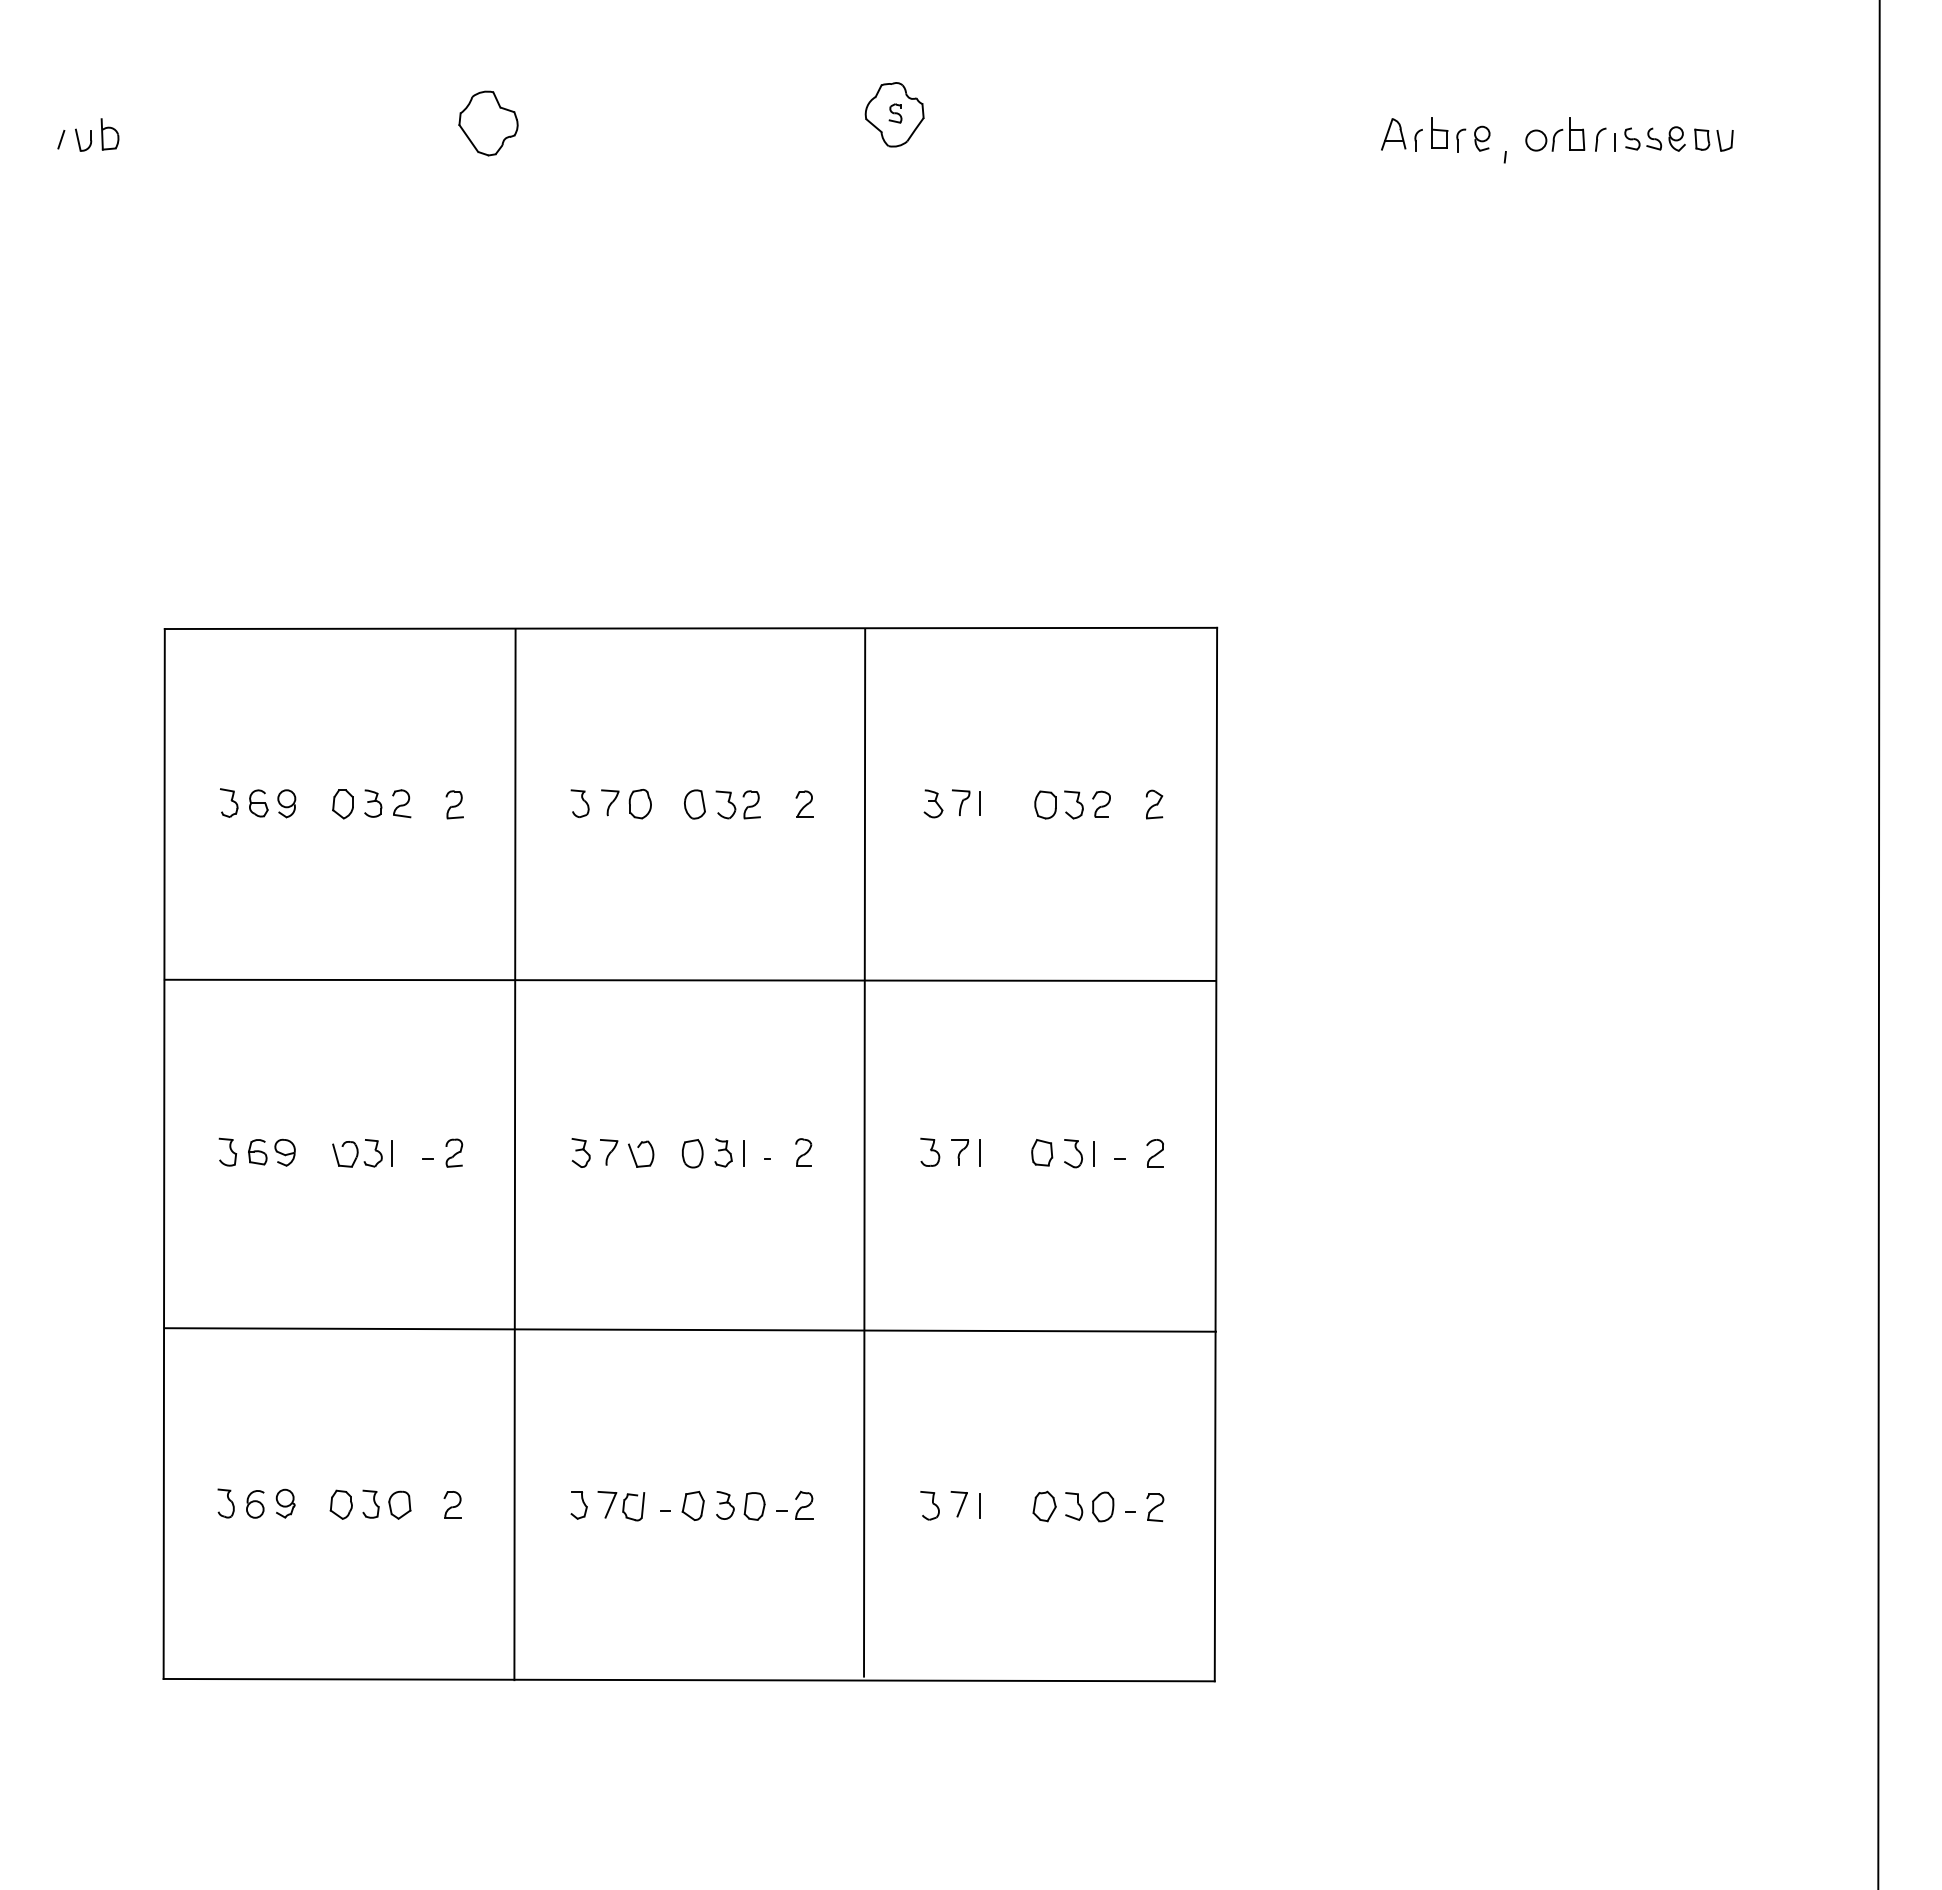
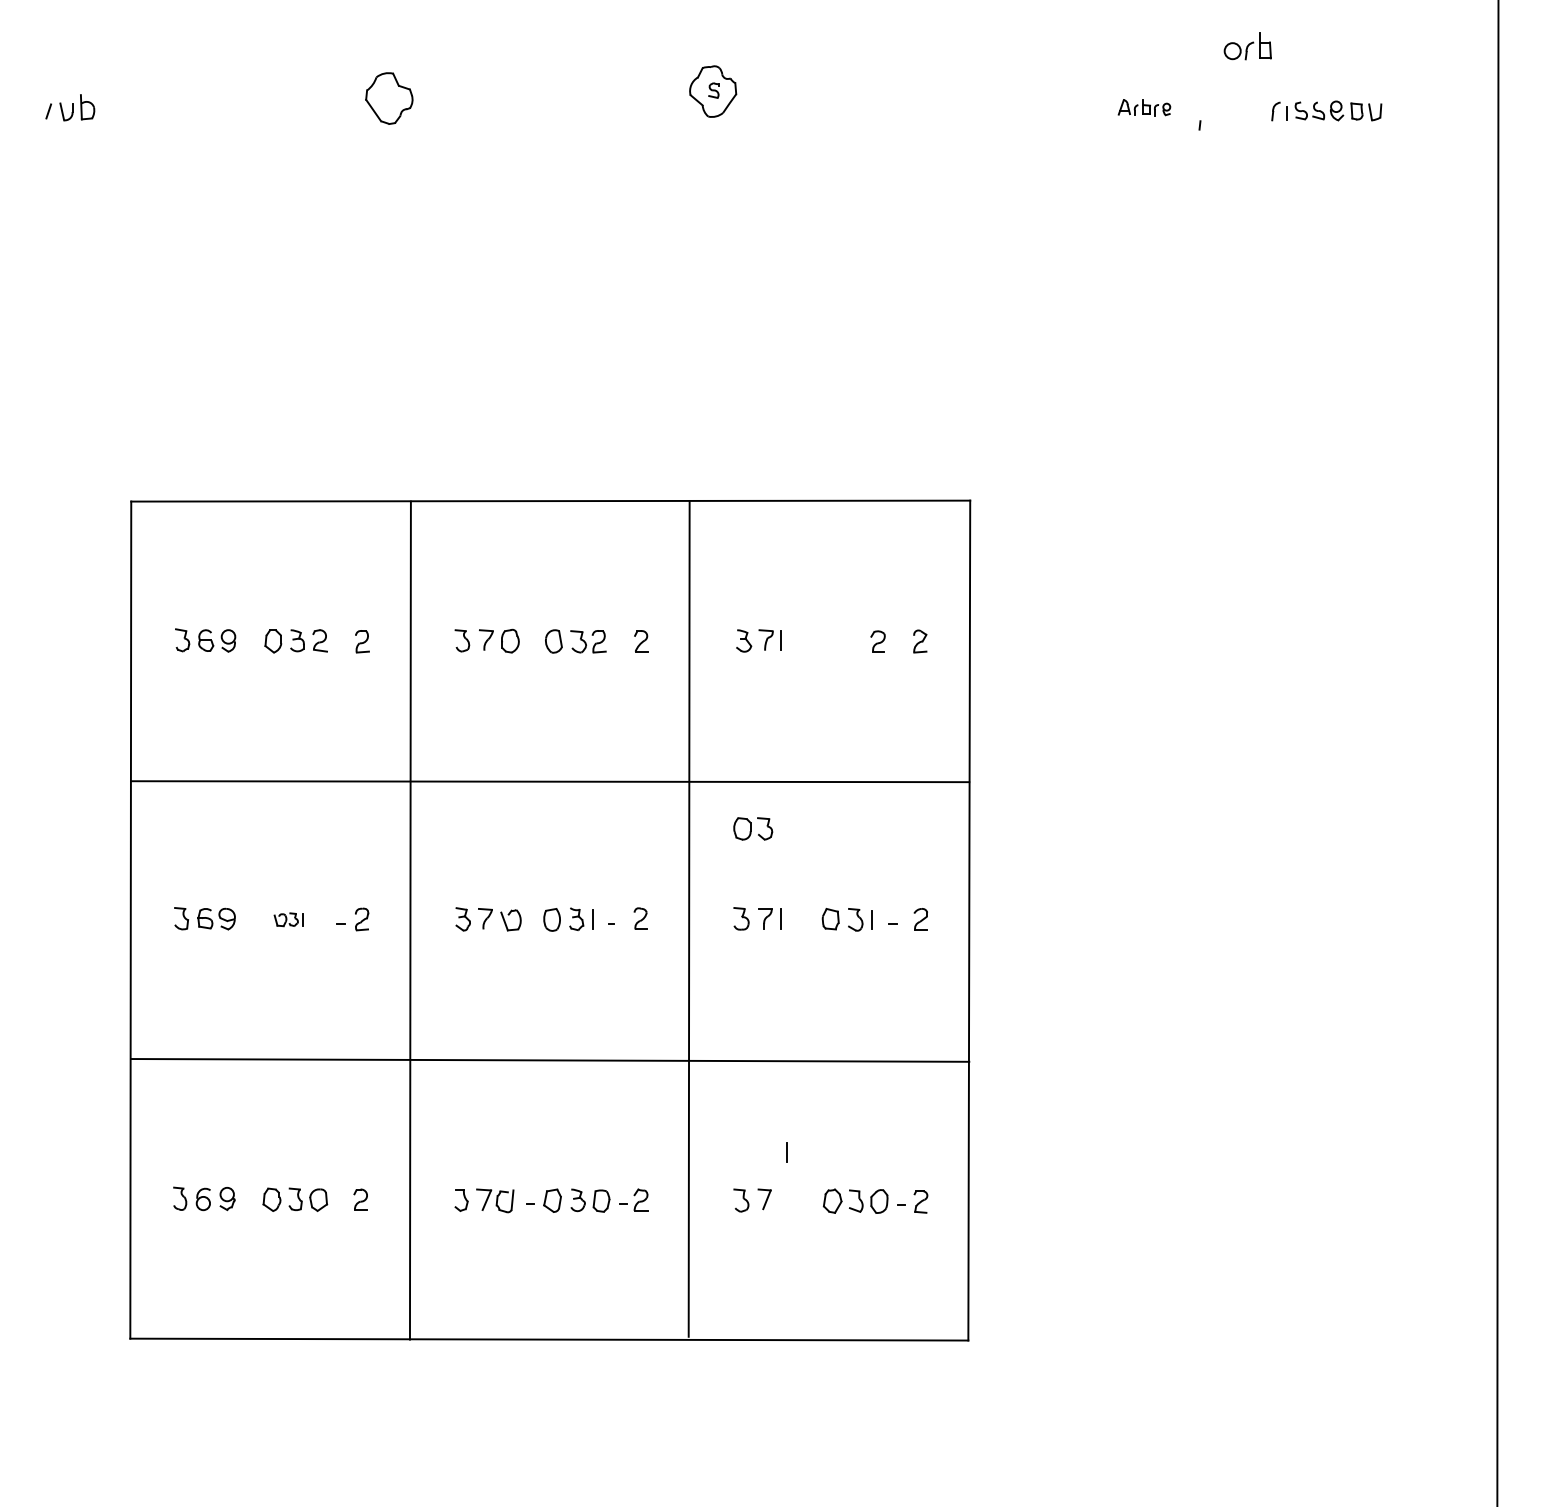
part: (1435, 134) -> (1144, 107), size x0.6
part: (1554, 134) -> (1247, 46), moved
part: (1059, 804) -> (753, 828), moved
part: (362, 1153) -> (288, 919), size x0.6
line: (979, 1505) -> (786, 1152), moved

